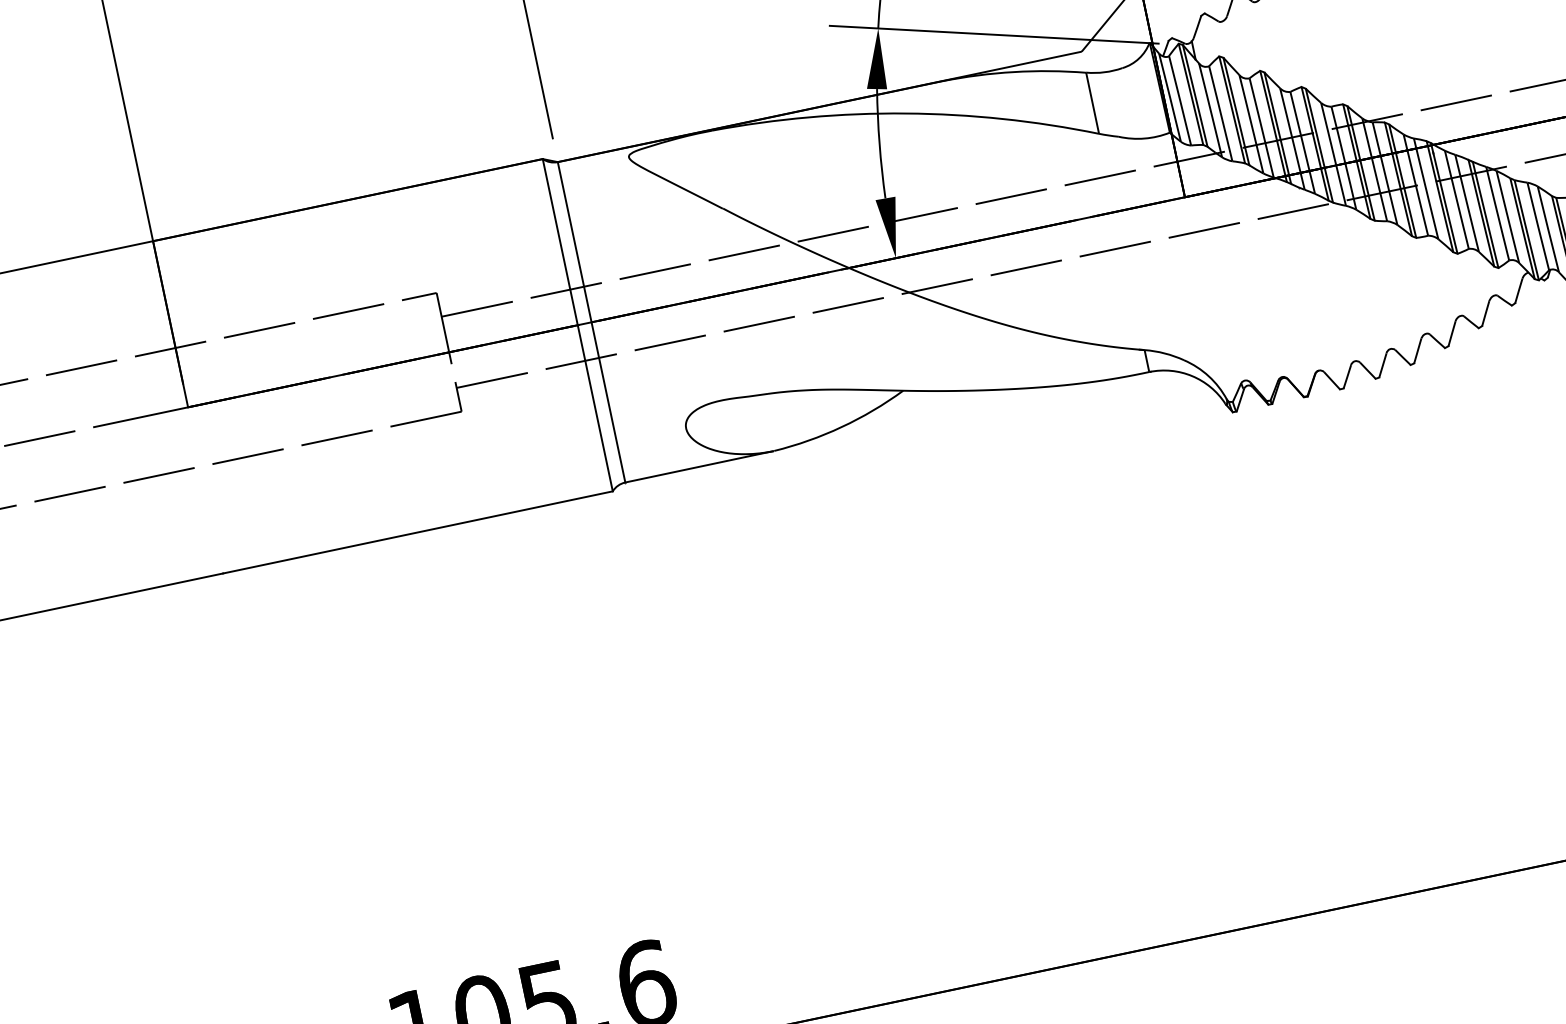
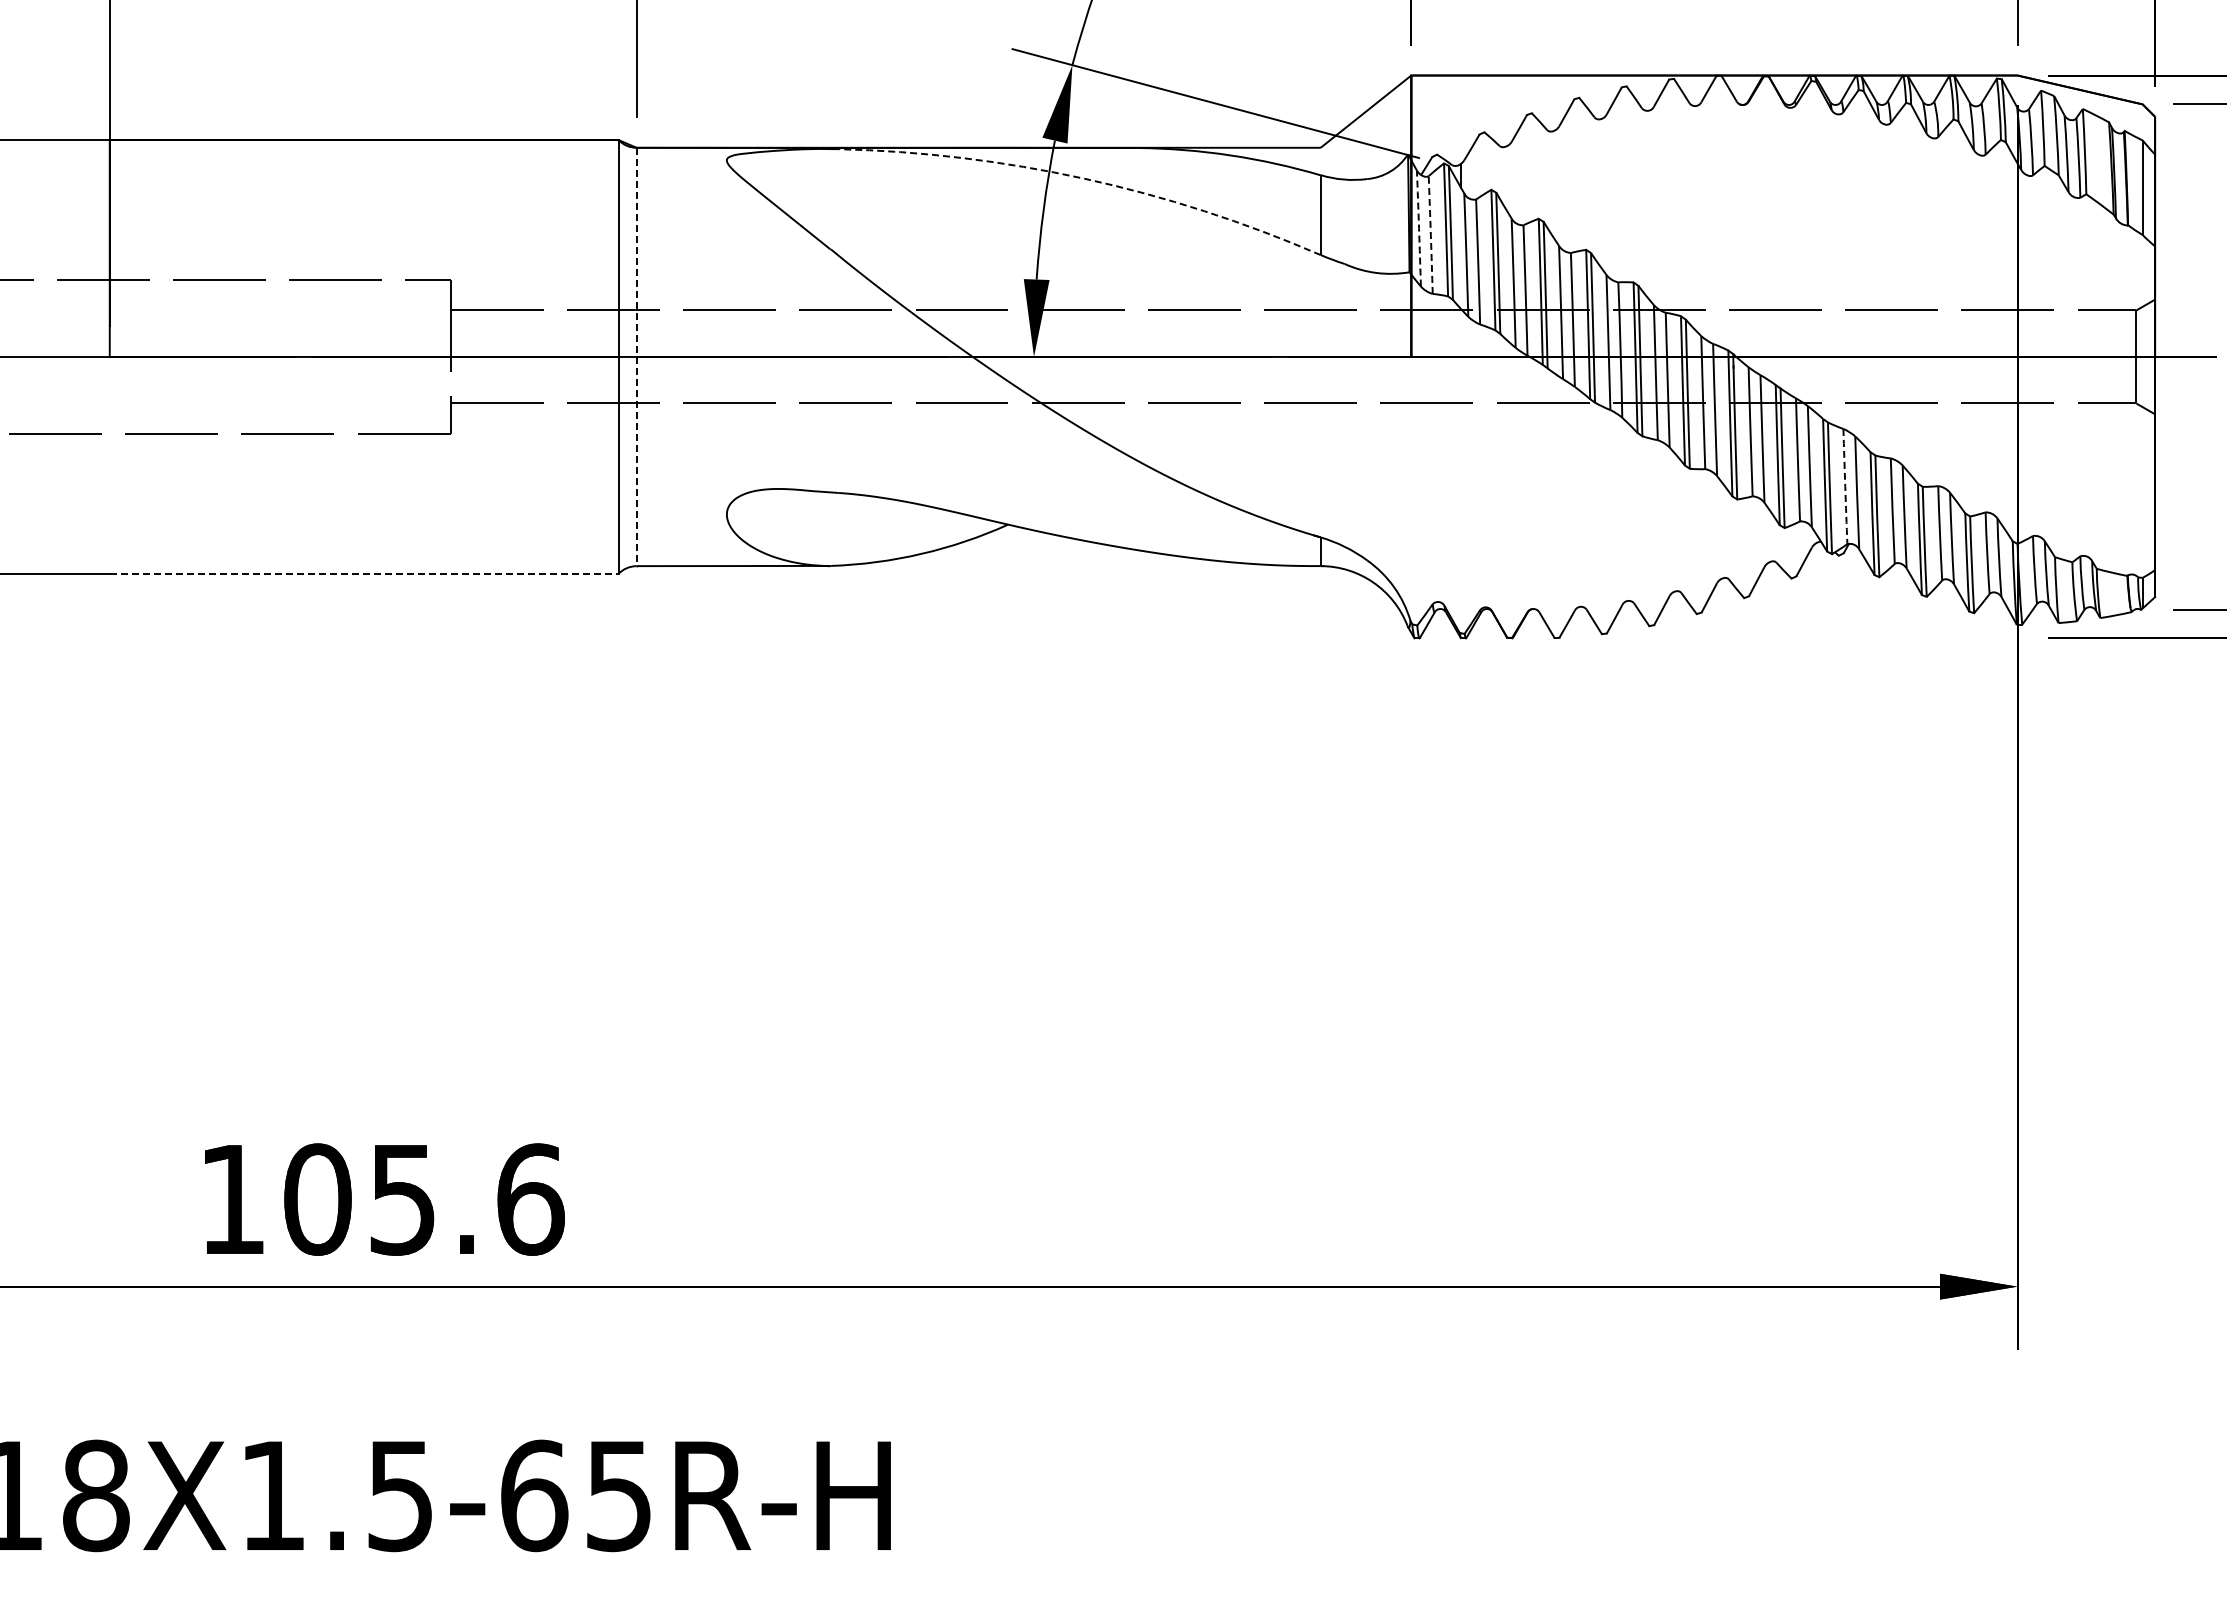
arc: (1170, 97) -> (1419, 228), solid -> dashed
arc: (1180, 101) -> (1430, 235), solid -> dashed
arc: (905, 113) -> (1084, 178), solid -> dashed
arc: (1538, 226) -> (1845, 486), solid -> dashed
line: (591, 322) -> (636, 357), solid -> dashed
line: (418, 532) -> (364, 573), solid -> dashed

